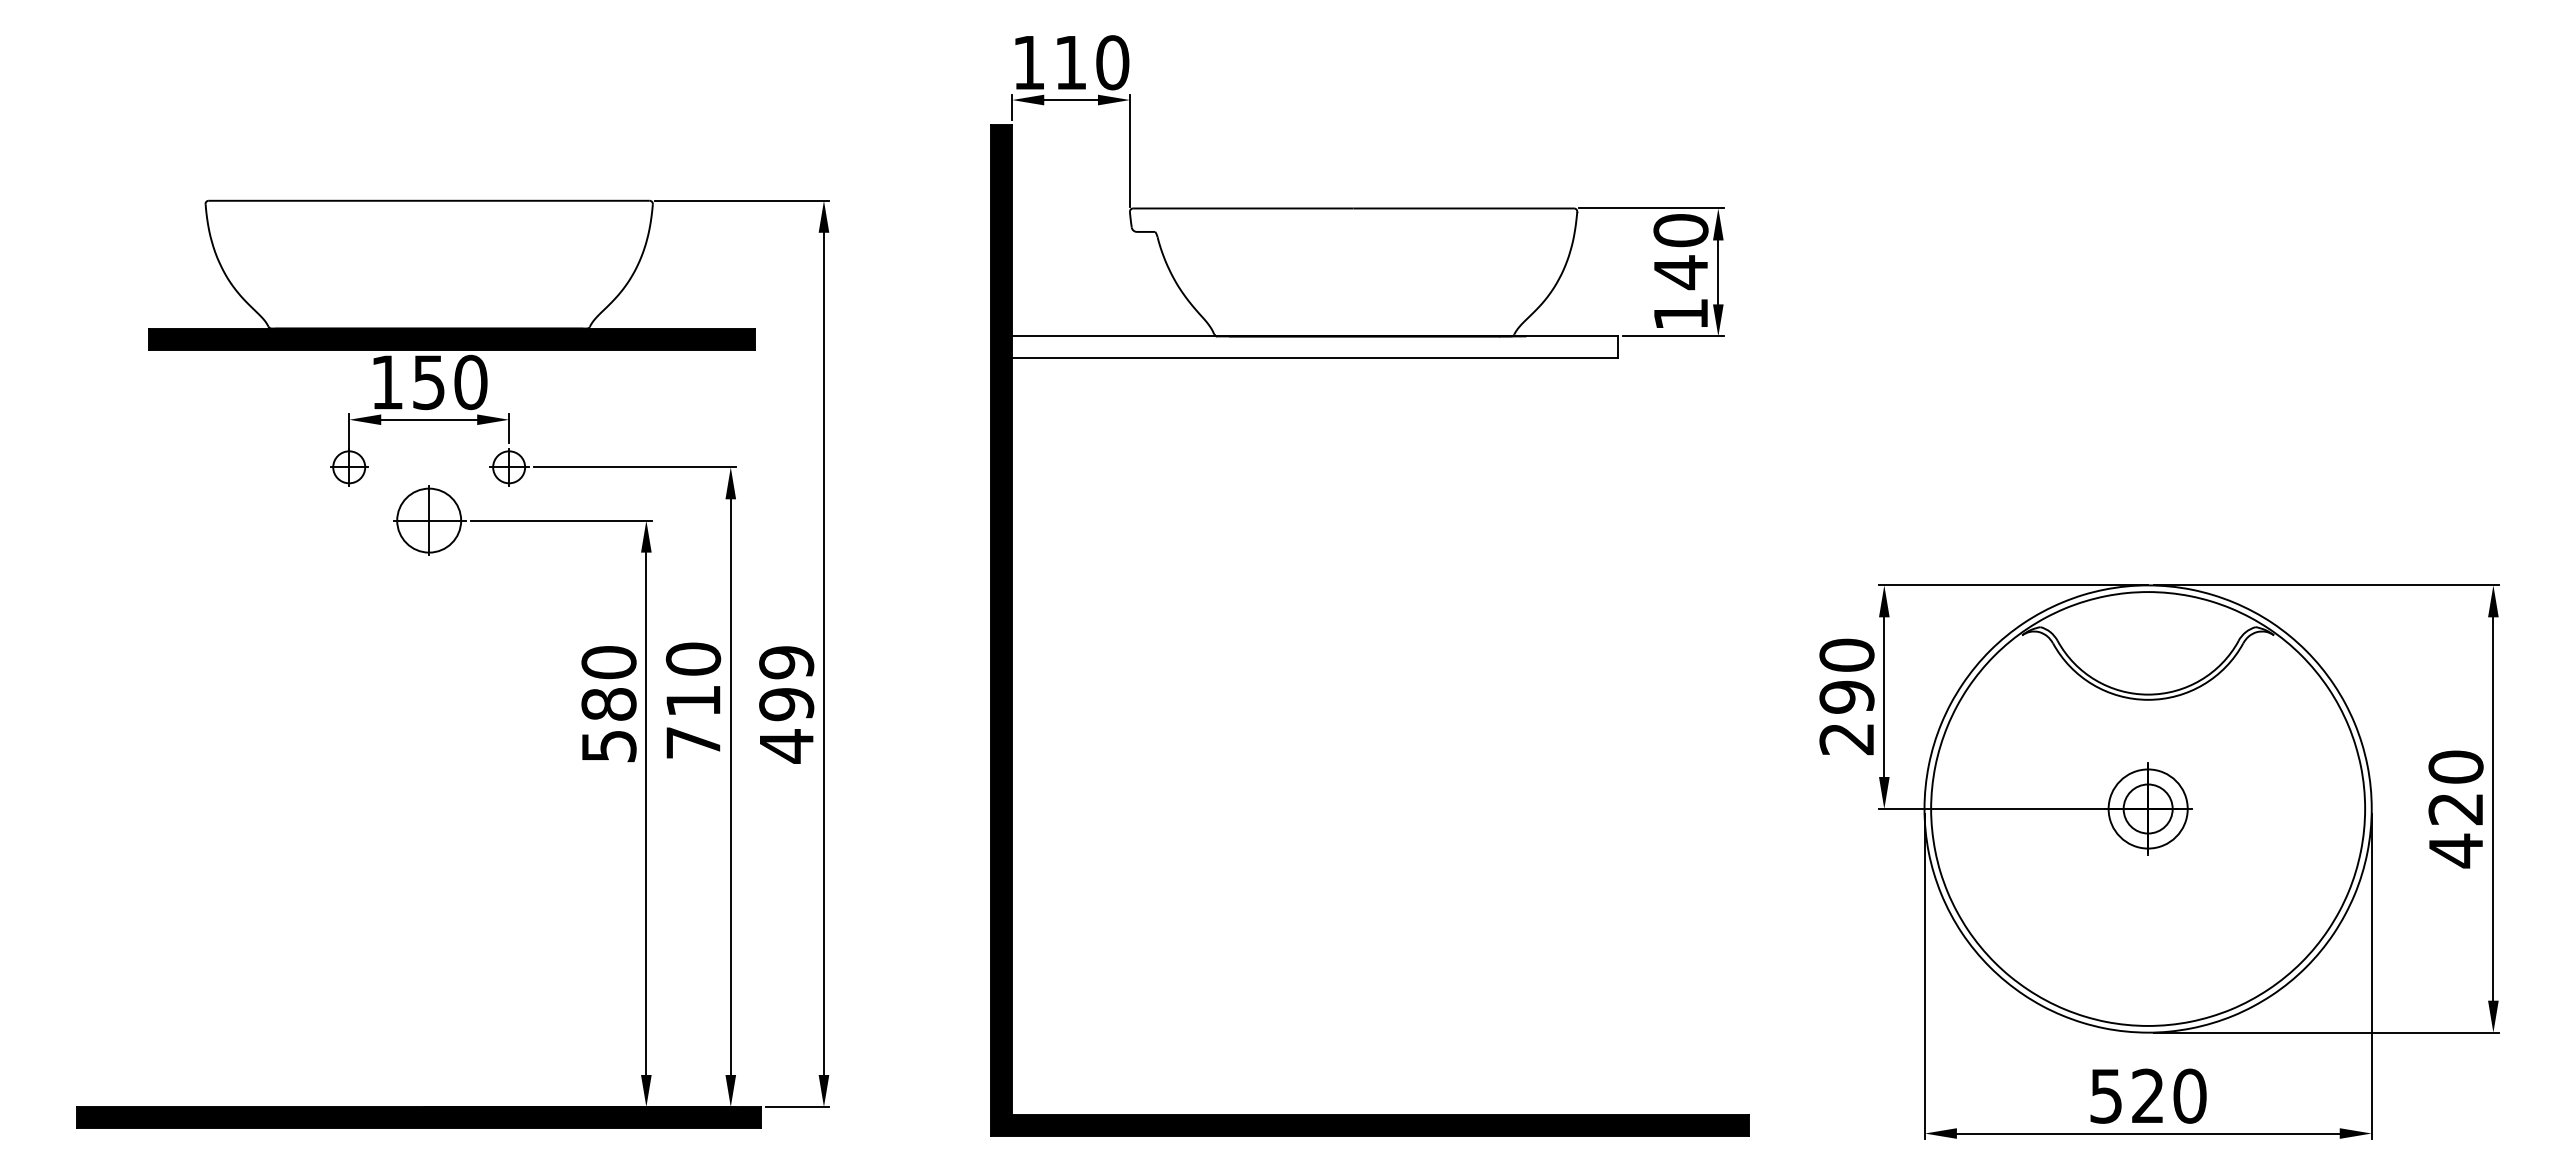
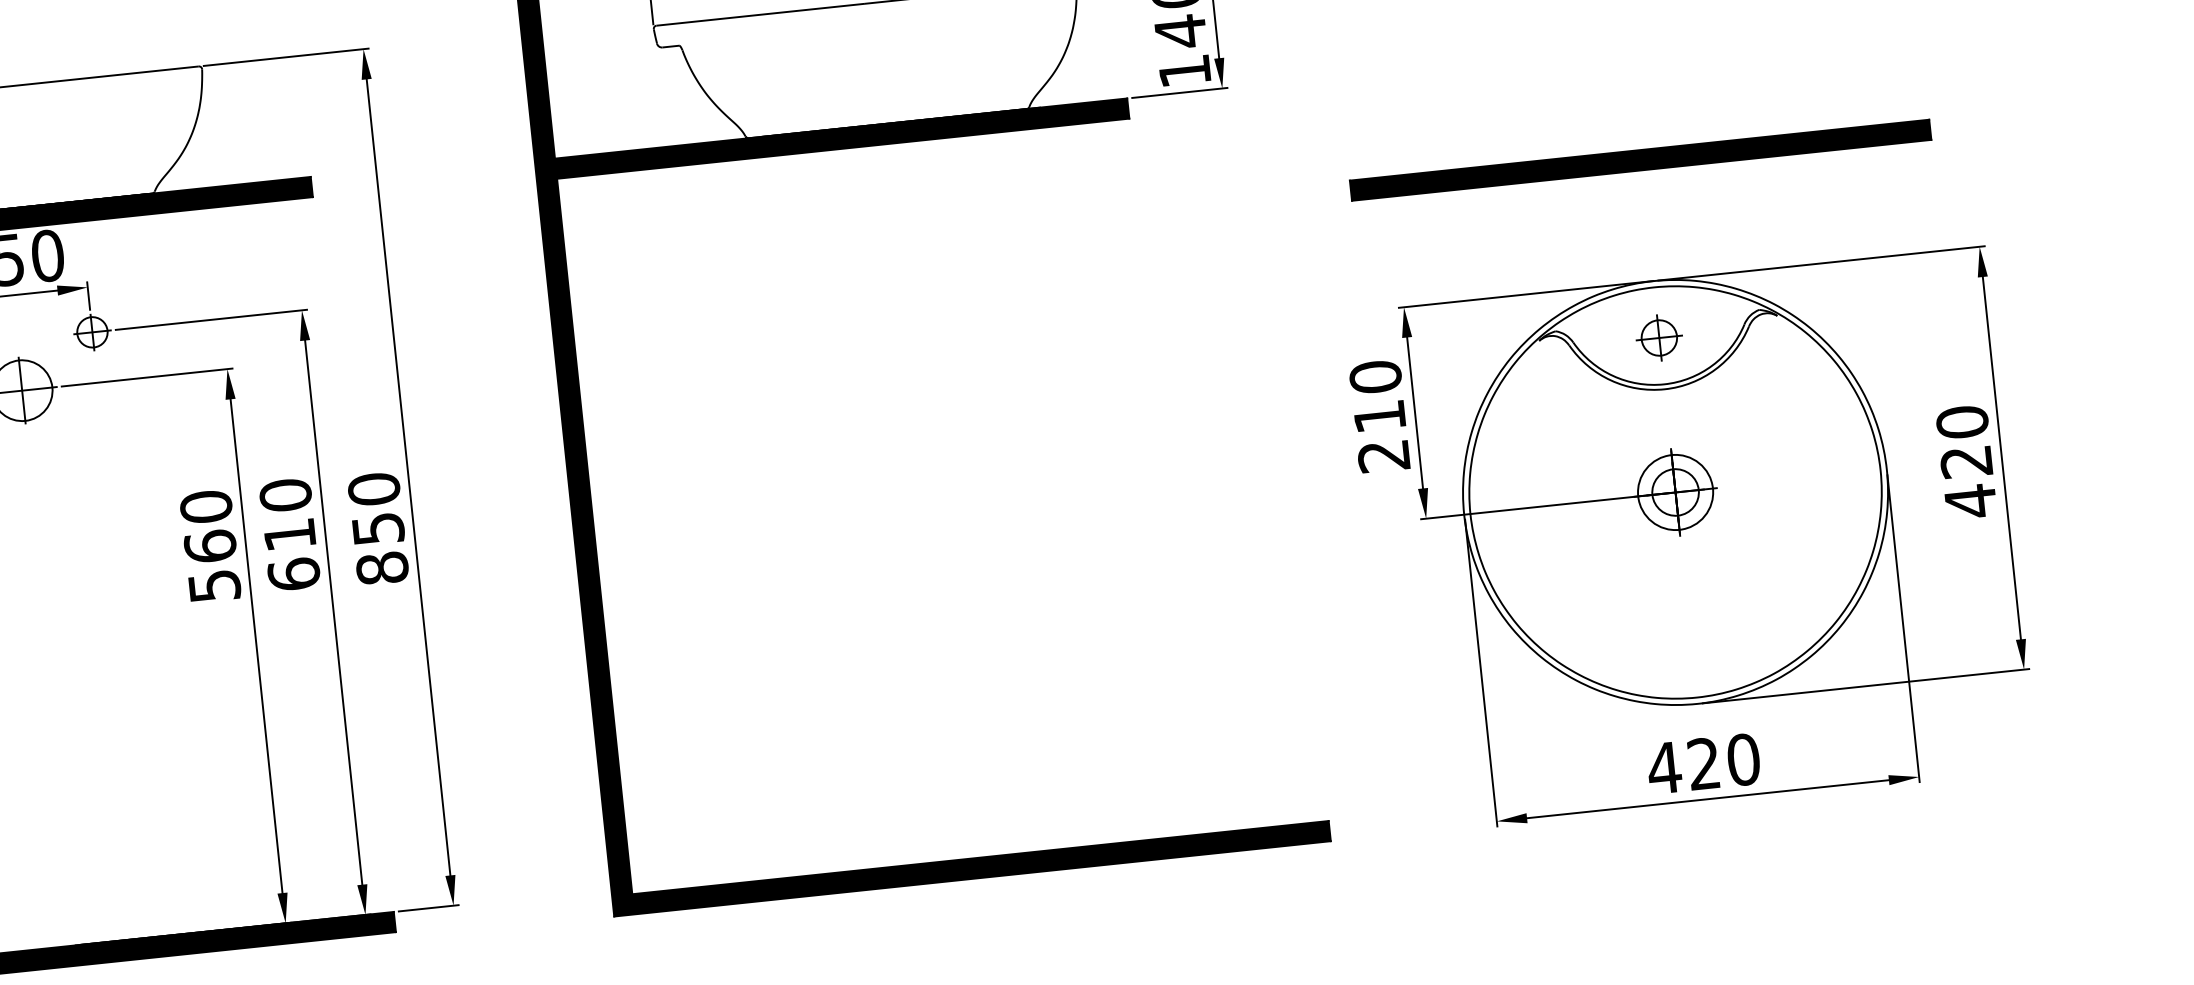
fill: (1314, 346) -> (841, 138), added
part: (2148, 457) -> (1640, 160), added
part: (2147, 645) -> (1658, 338), added
text: (1846, 696) -> (1379, 416), 290 -> 210
text: (608, 703) -> (209, 545), 580 -> 560
text: (786, 704) -> (378, 528), 499 -> 850
text: (693, 742) -> (294, 574), 710 -> 610
text: (2105, 1096) -> (1663, 768), 520 -> 420

